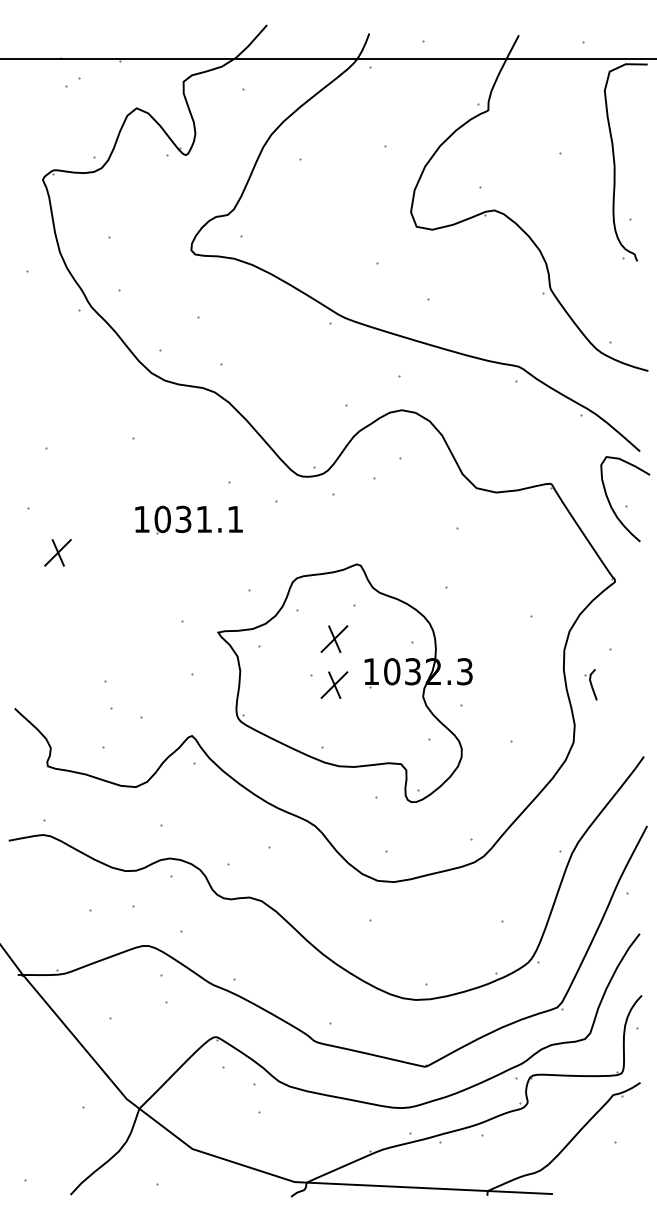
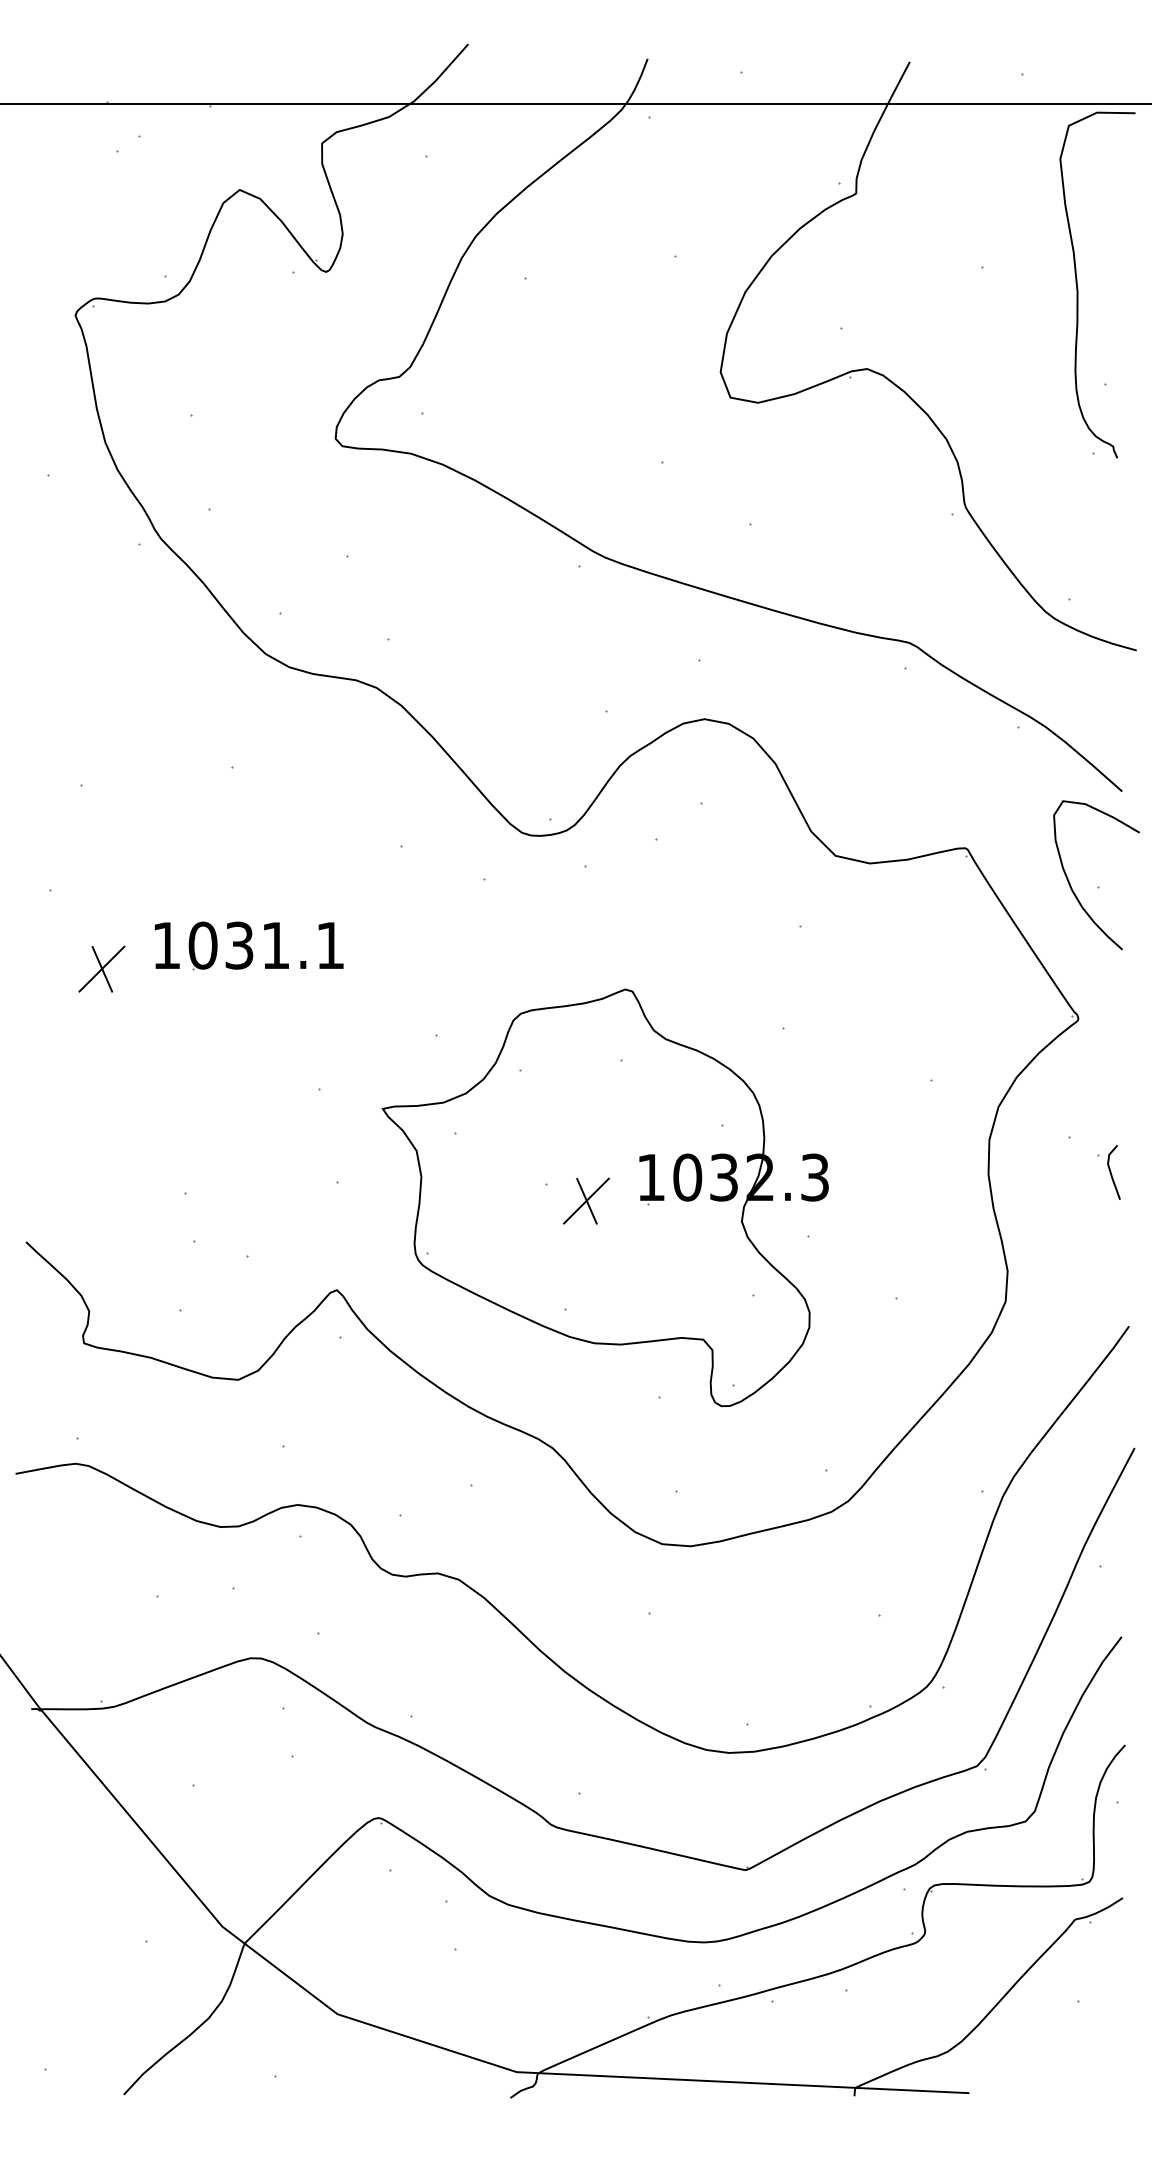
part: (188, 519) -> (248, 945), moved
part: (334, 638) -> (586, 1119), removed
part: (590, 684) -> (1108, 1171), moved

